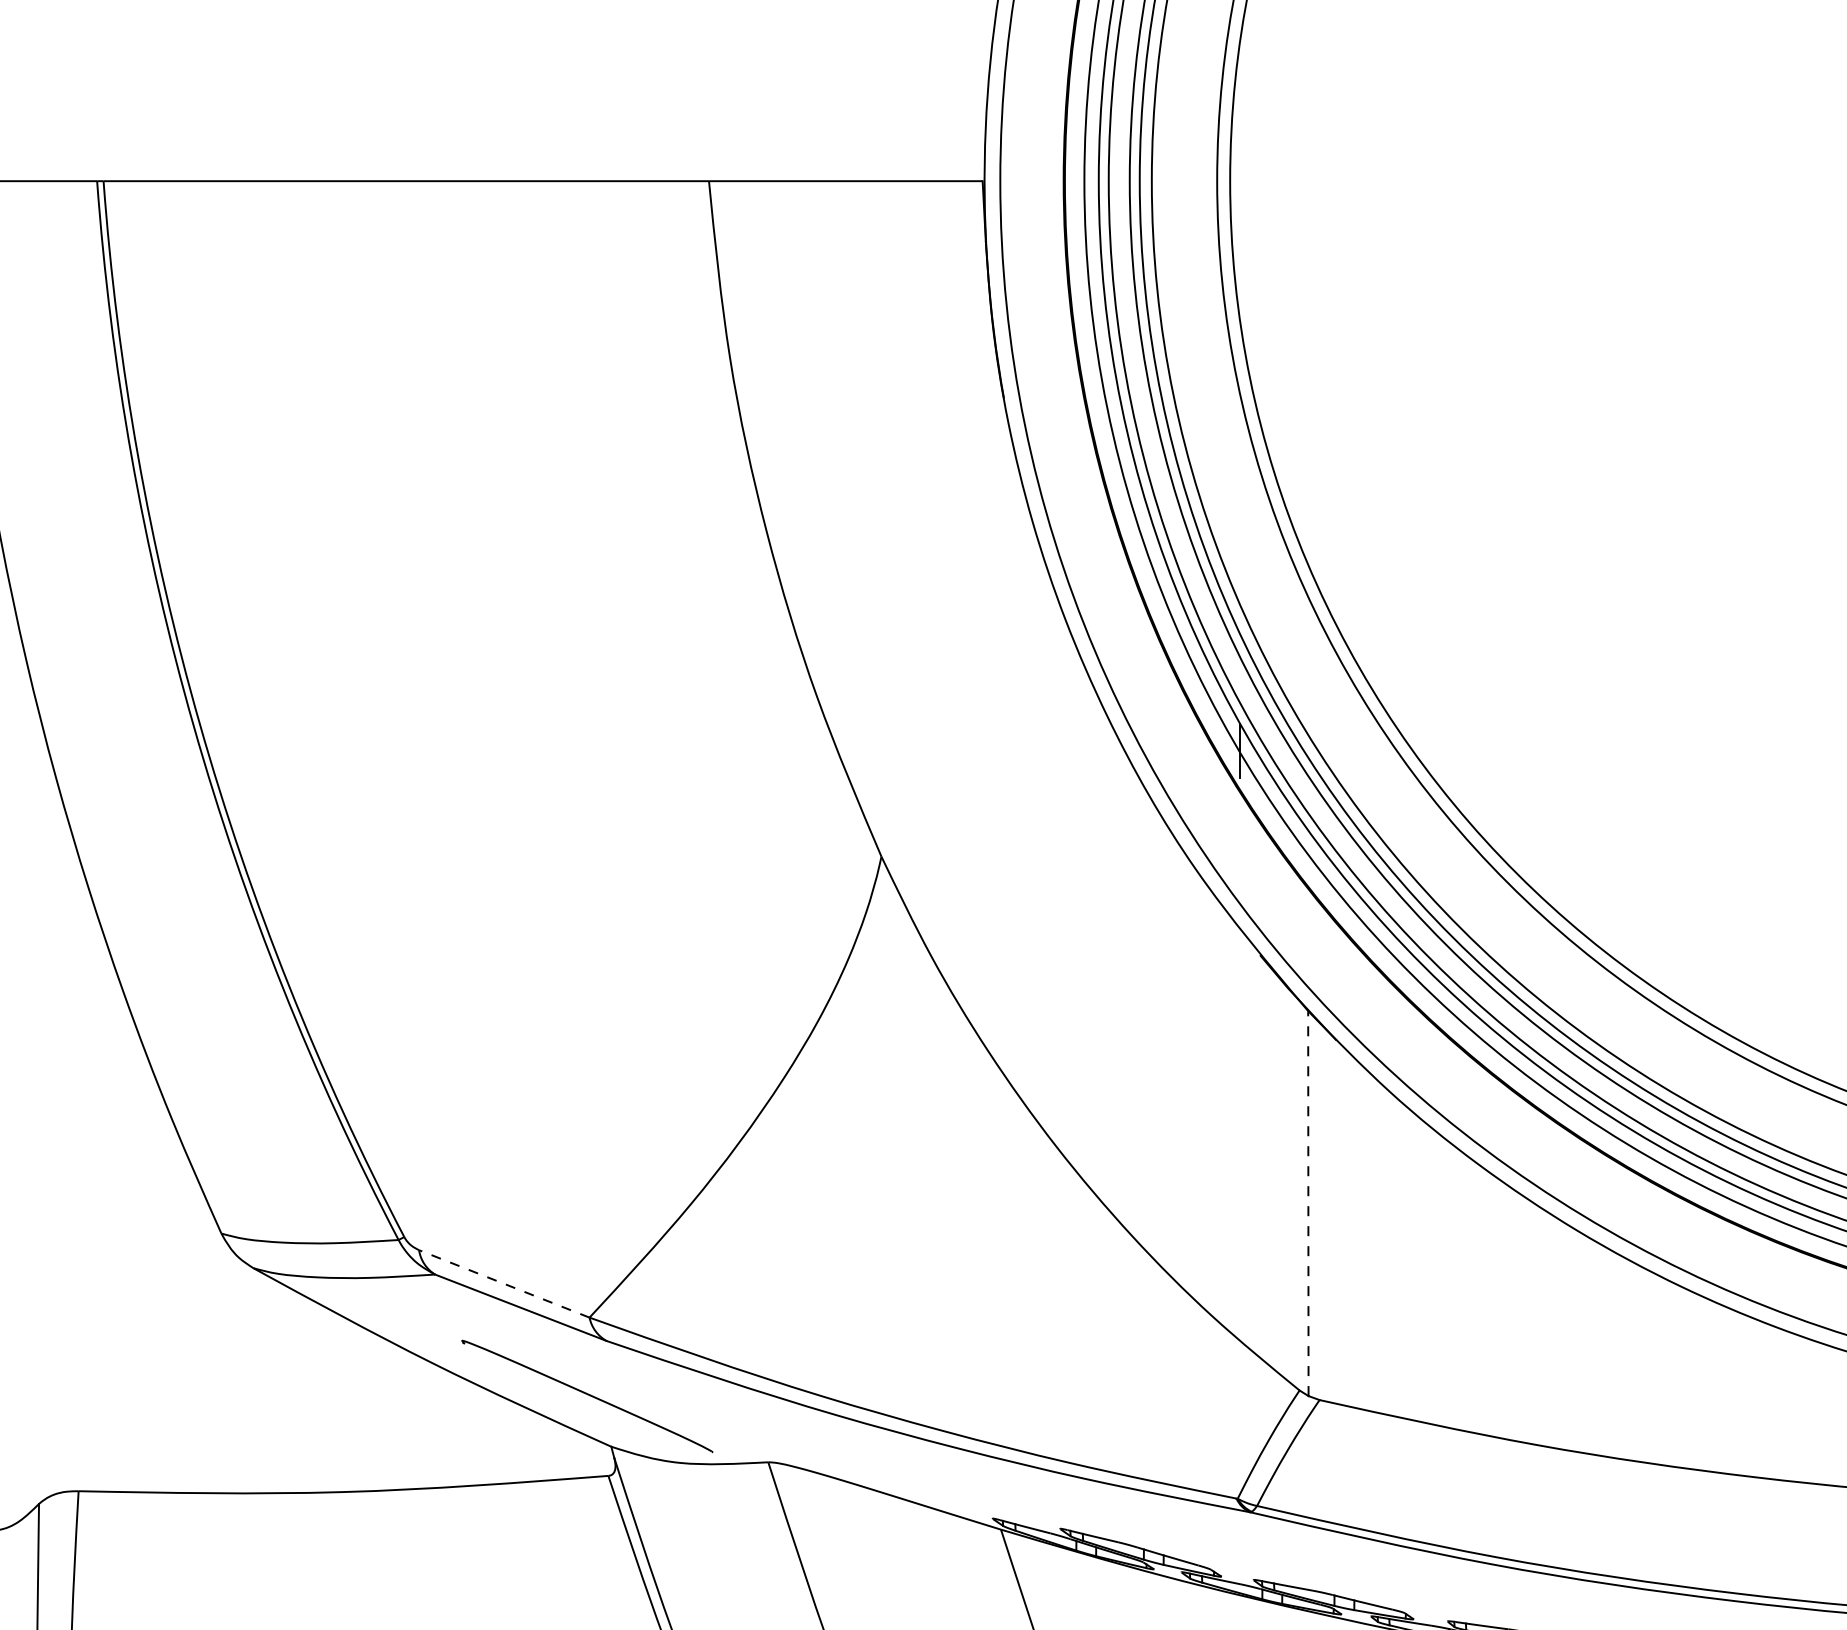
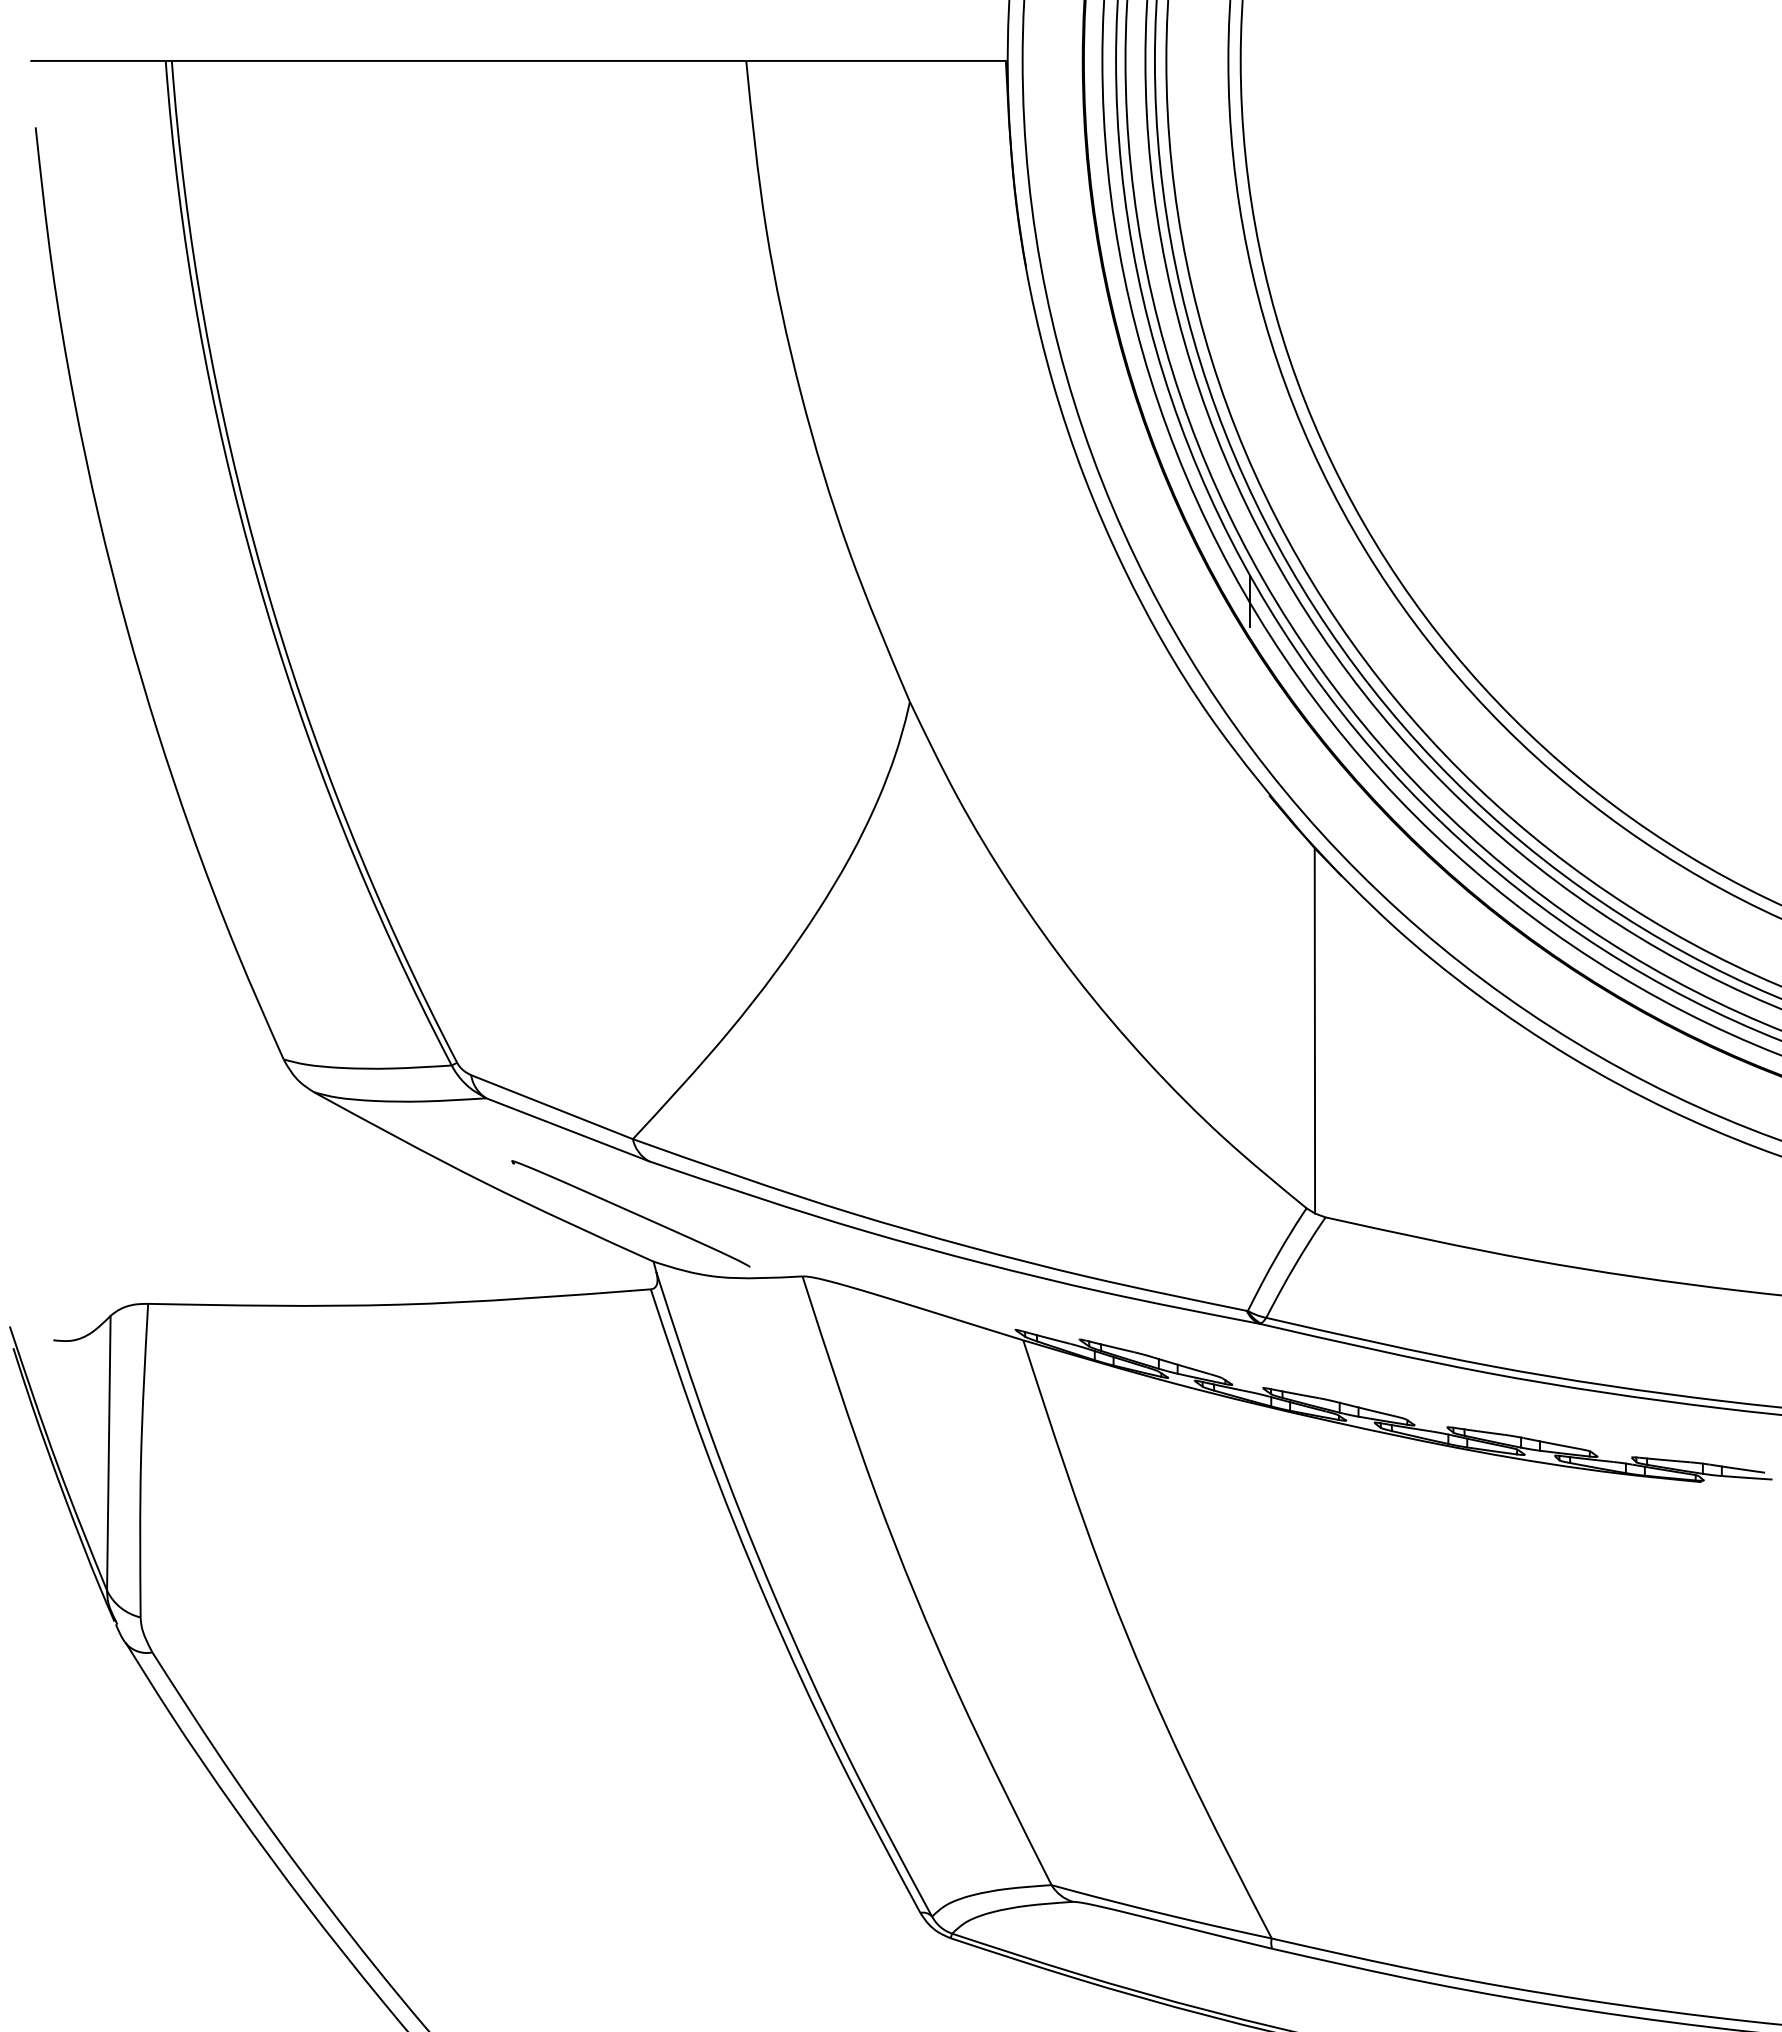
line: (1307, 1204) -> (1314, 1031), dashed -> solid
line: (504, 1284) -> (552, 1107), dashed -> solid

